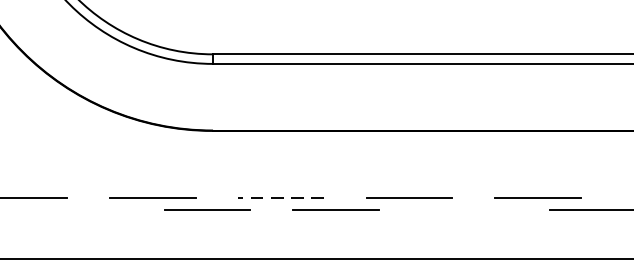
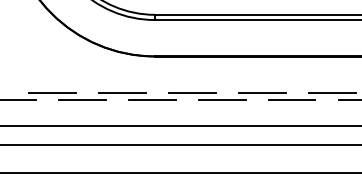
line: (279, 198) -> (191, 93), dashed -> solid
line: (79, 209) -> (82, 99), added
line: (463, 209) -> (291, 99), added

